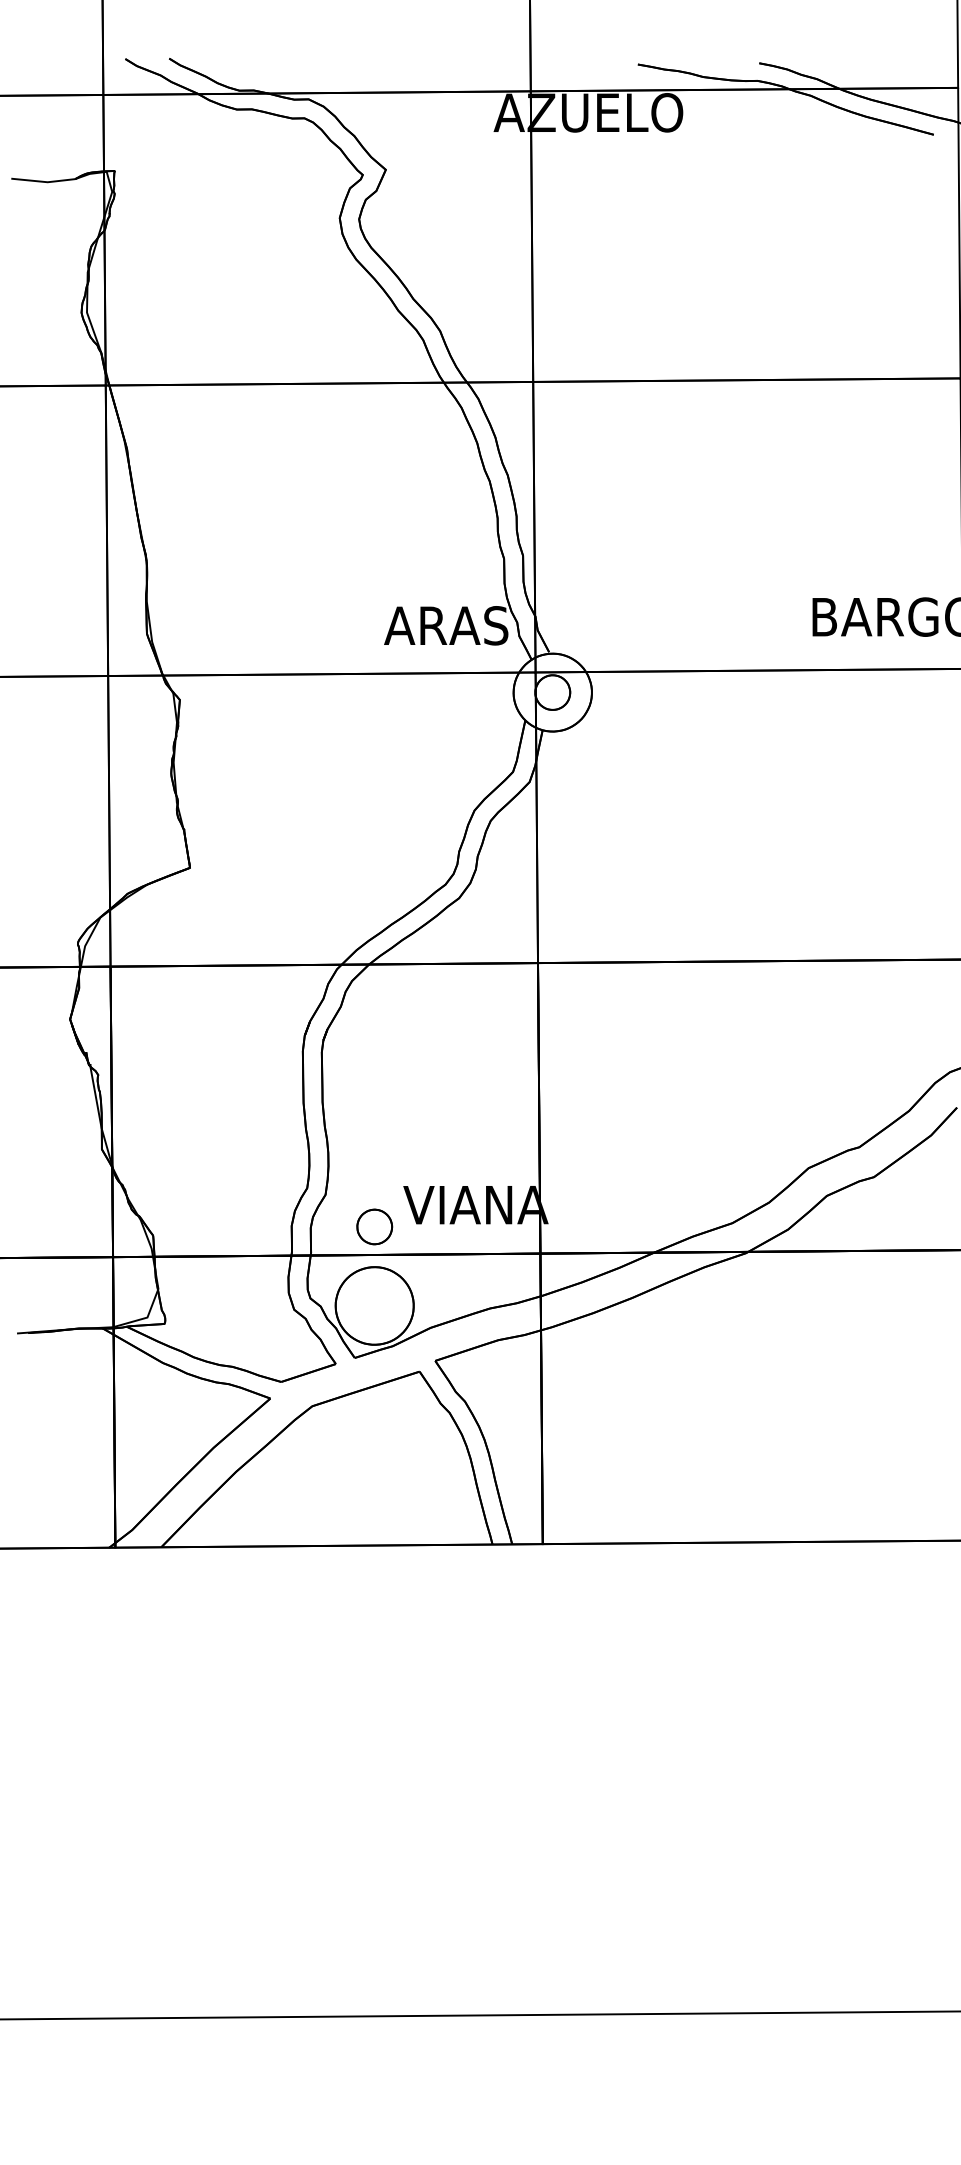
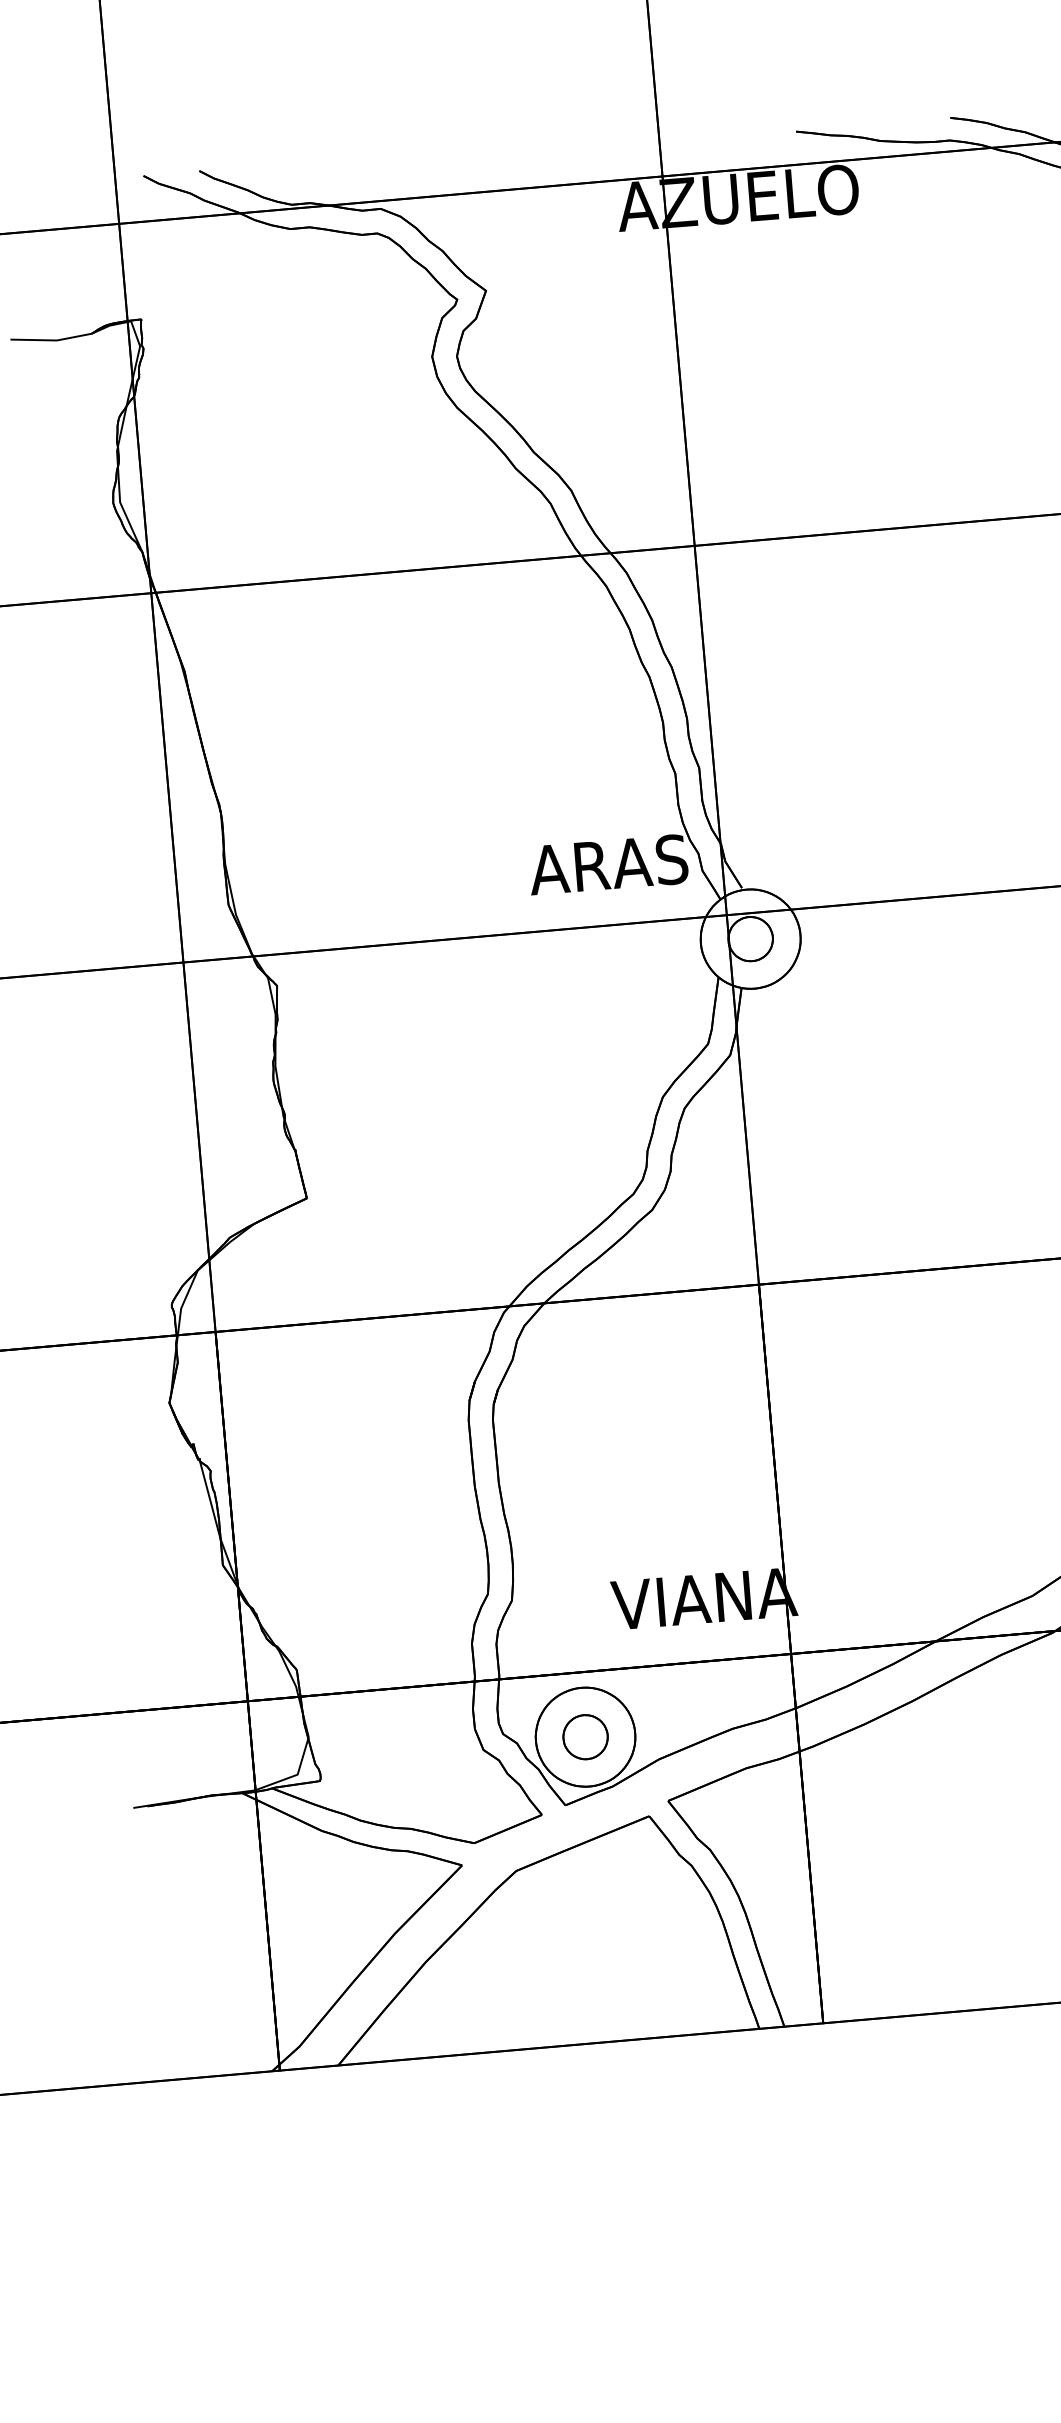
part: (374, 1226) -> (585, 1736), moved

